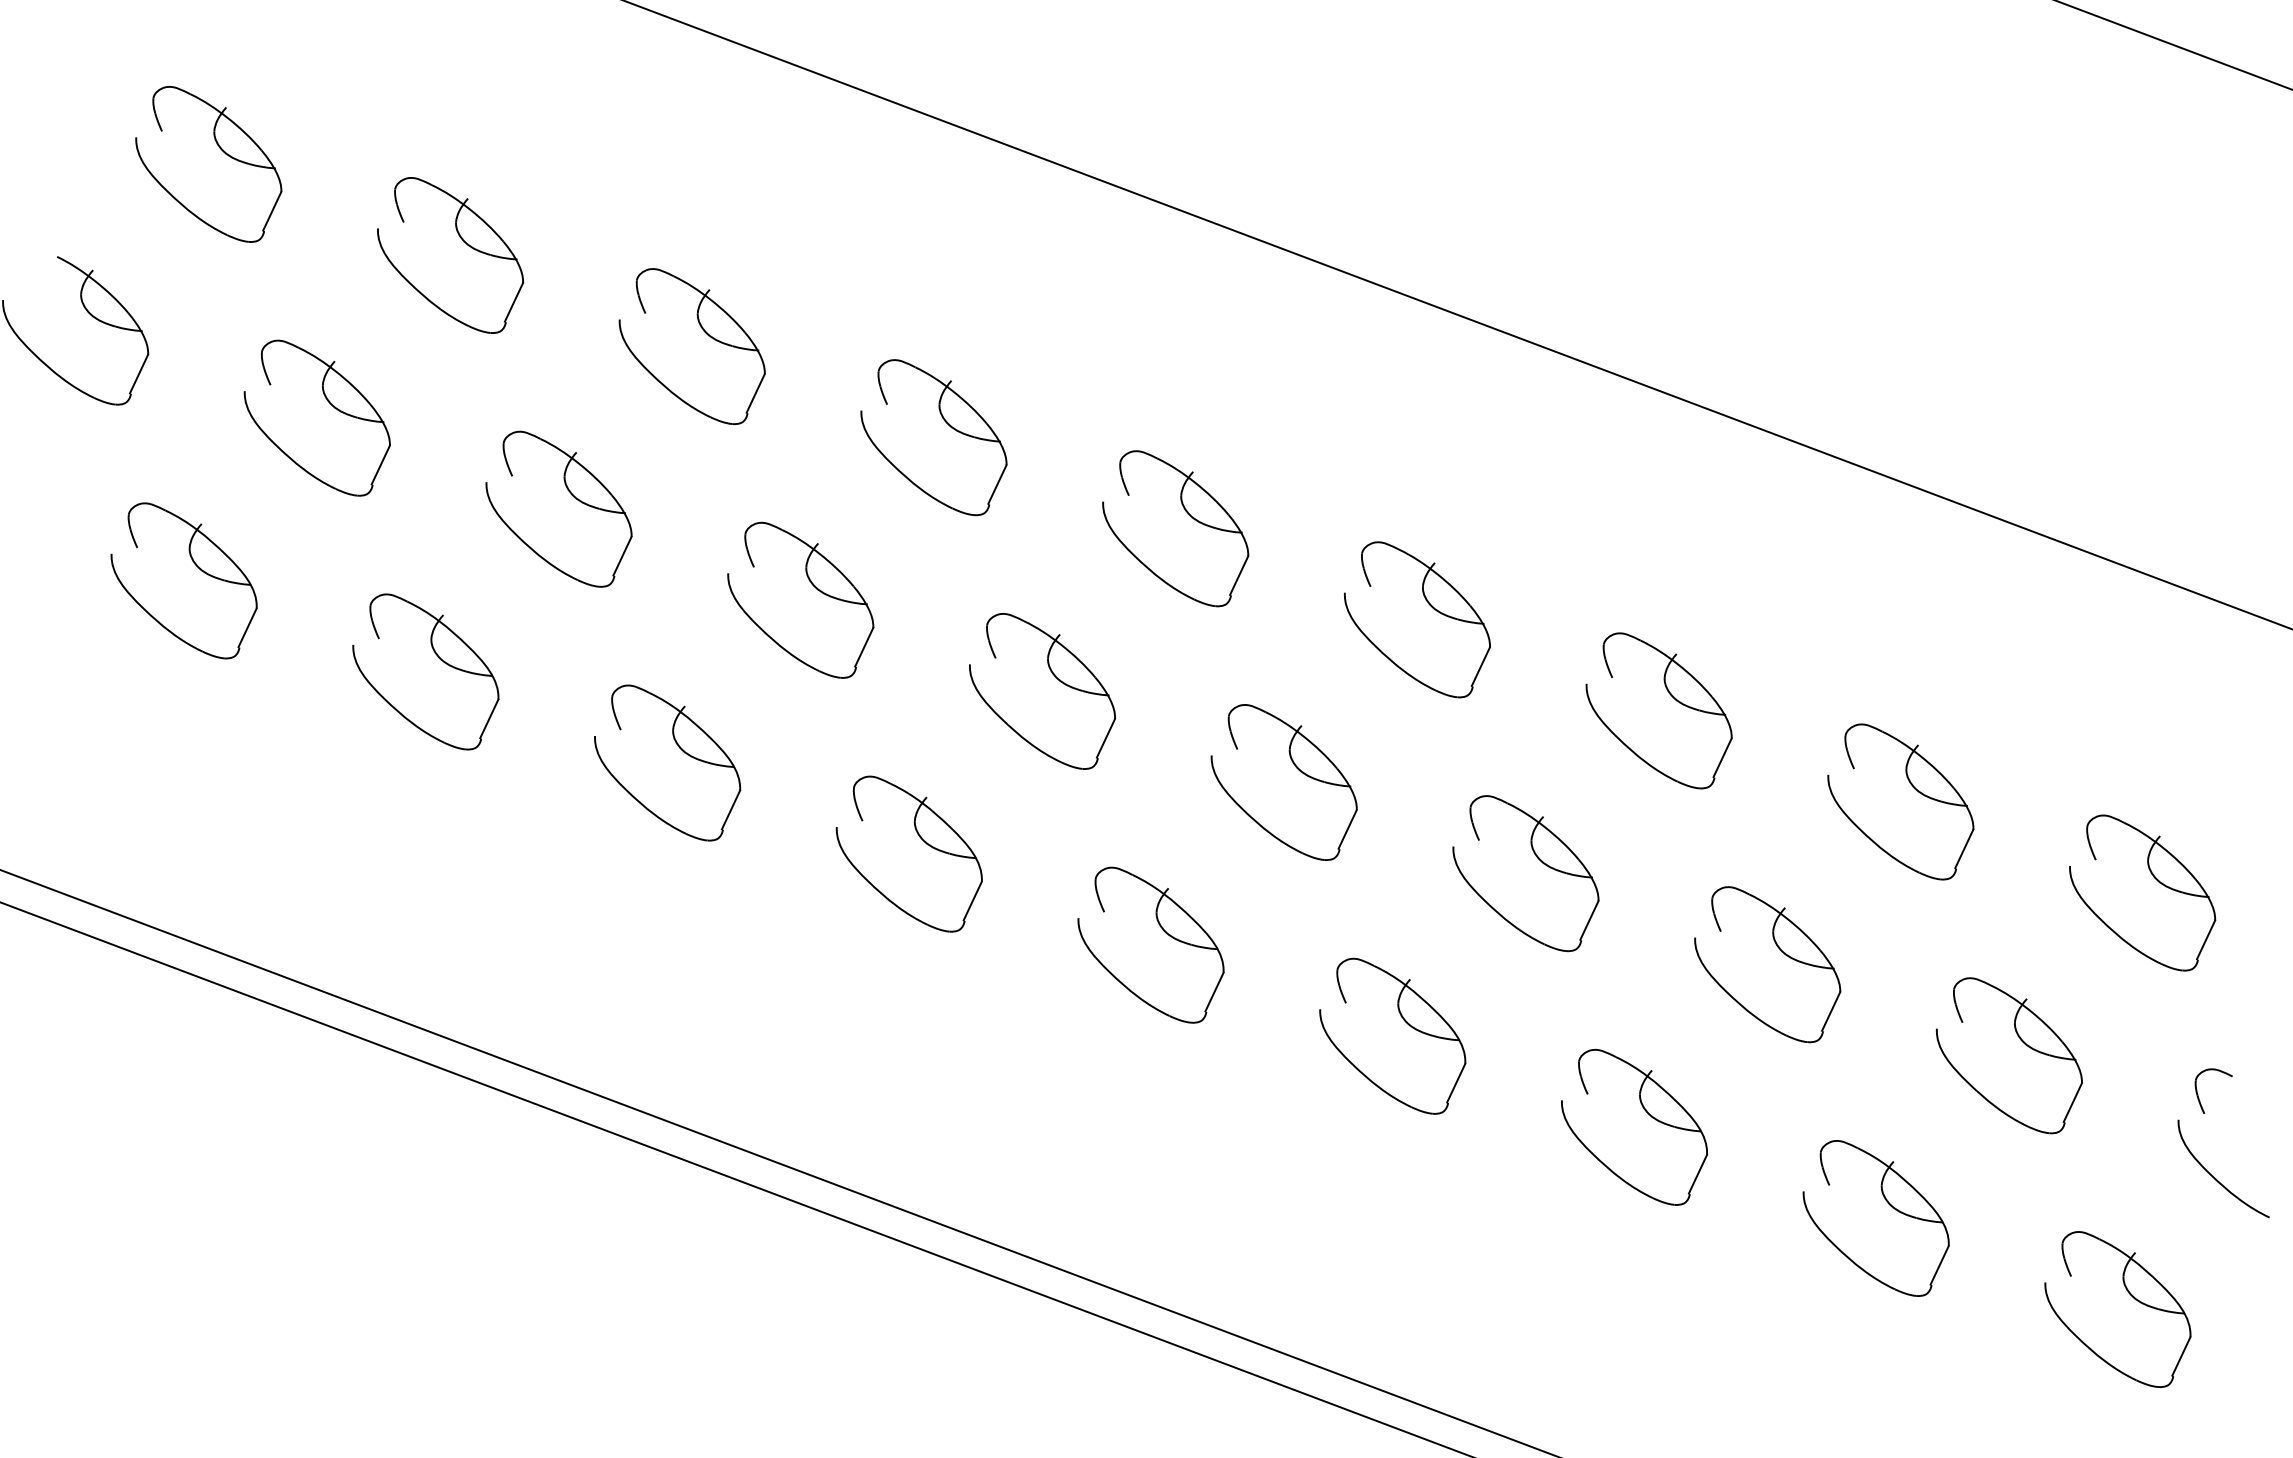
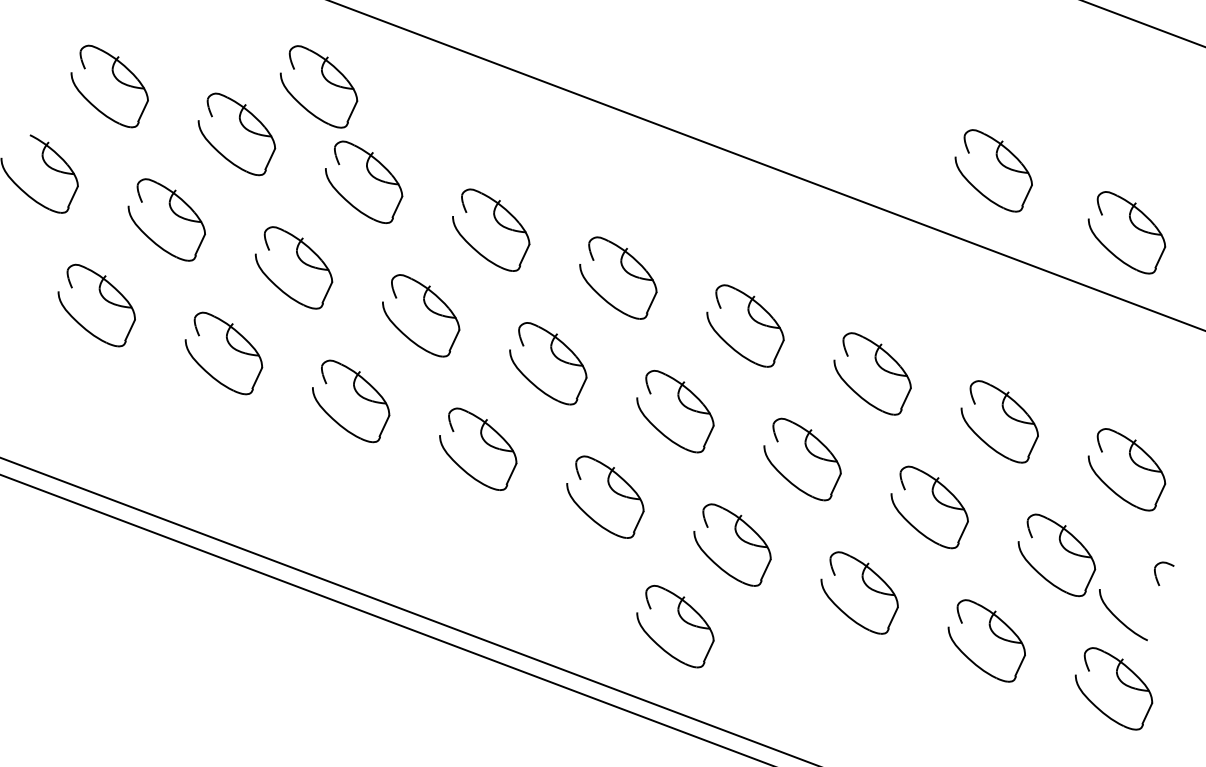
part: (617, 151) -> (324, 79), added
part: (1900, 310) -> (999, 163), added
part: (2155, 430) -> (1133, 226), added
part: (1295, 1177) -> (681, 619), added
curve: (2215, 1177) -> (1119, 619), moved

